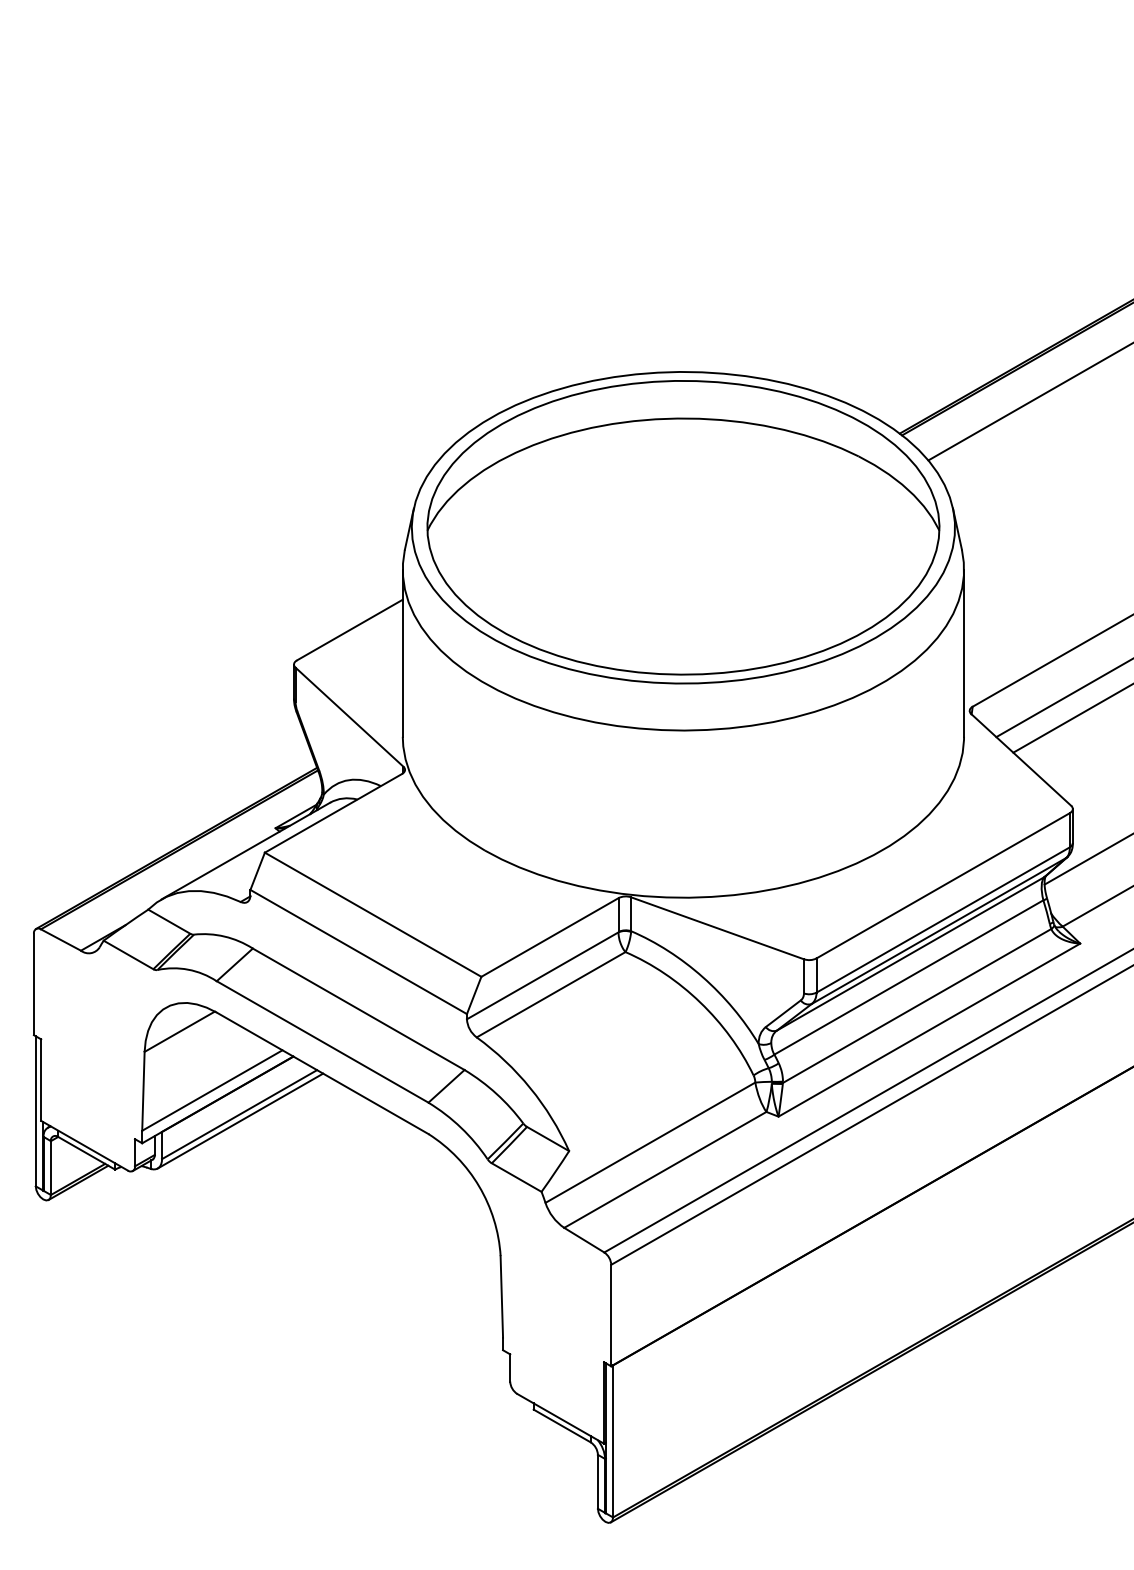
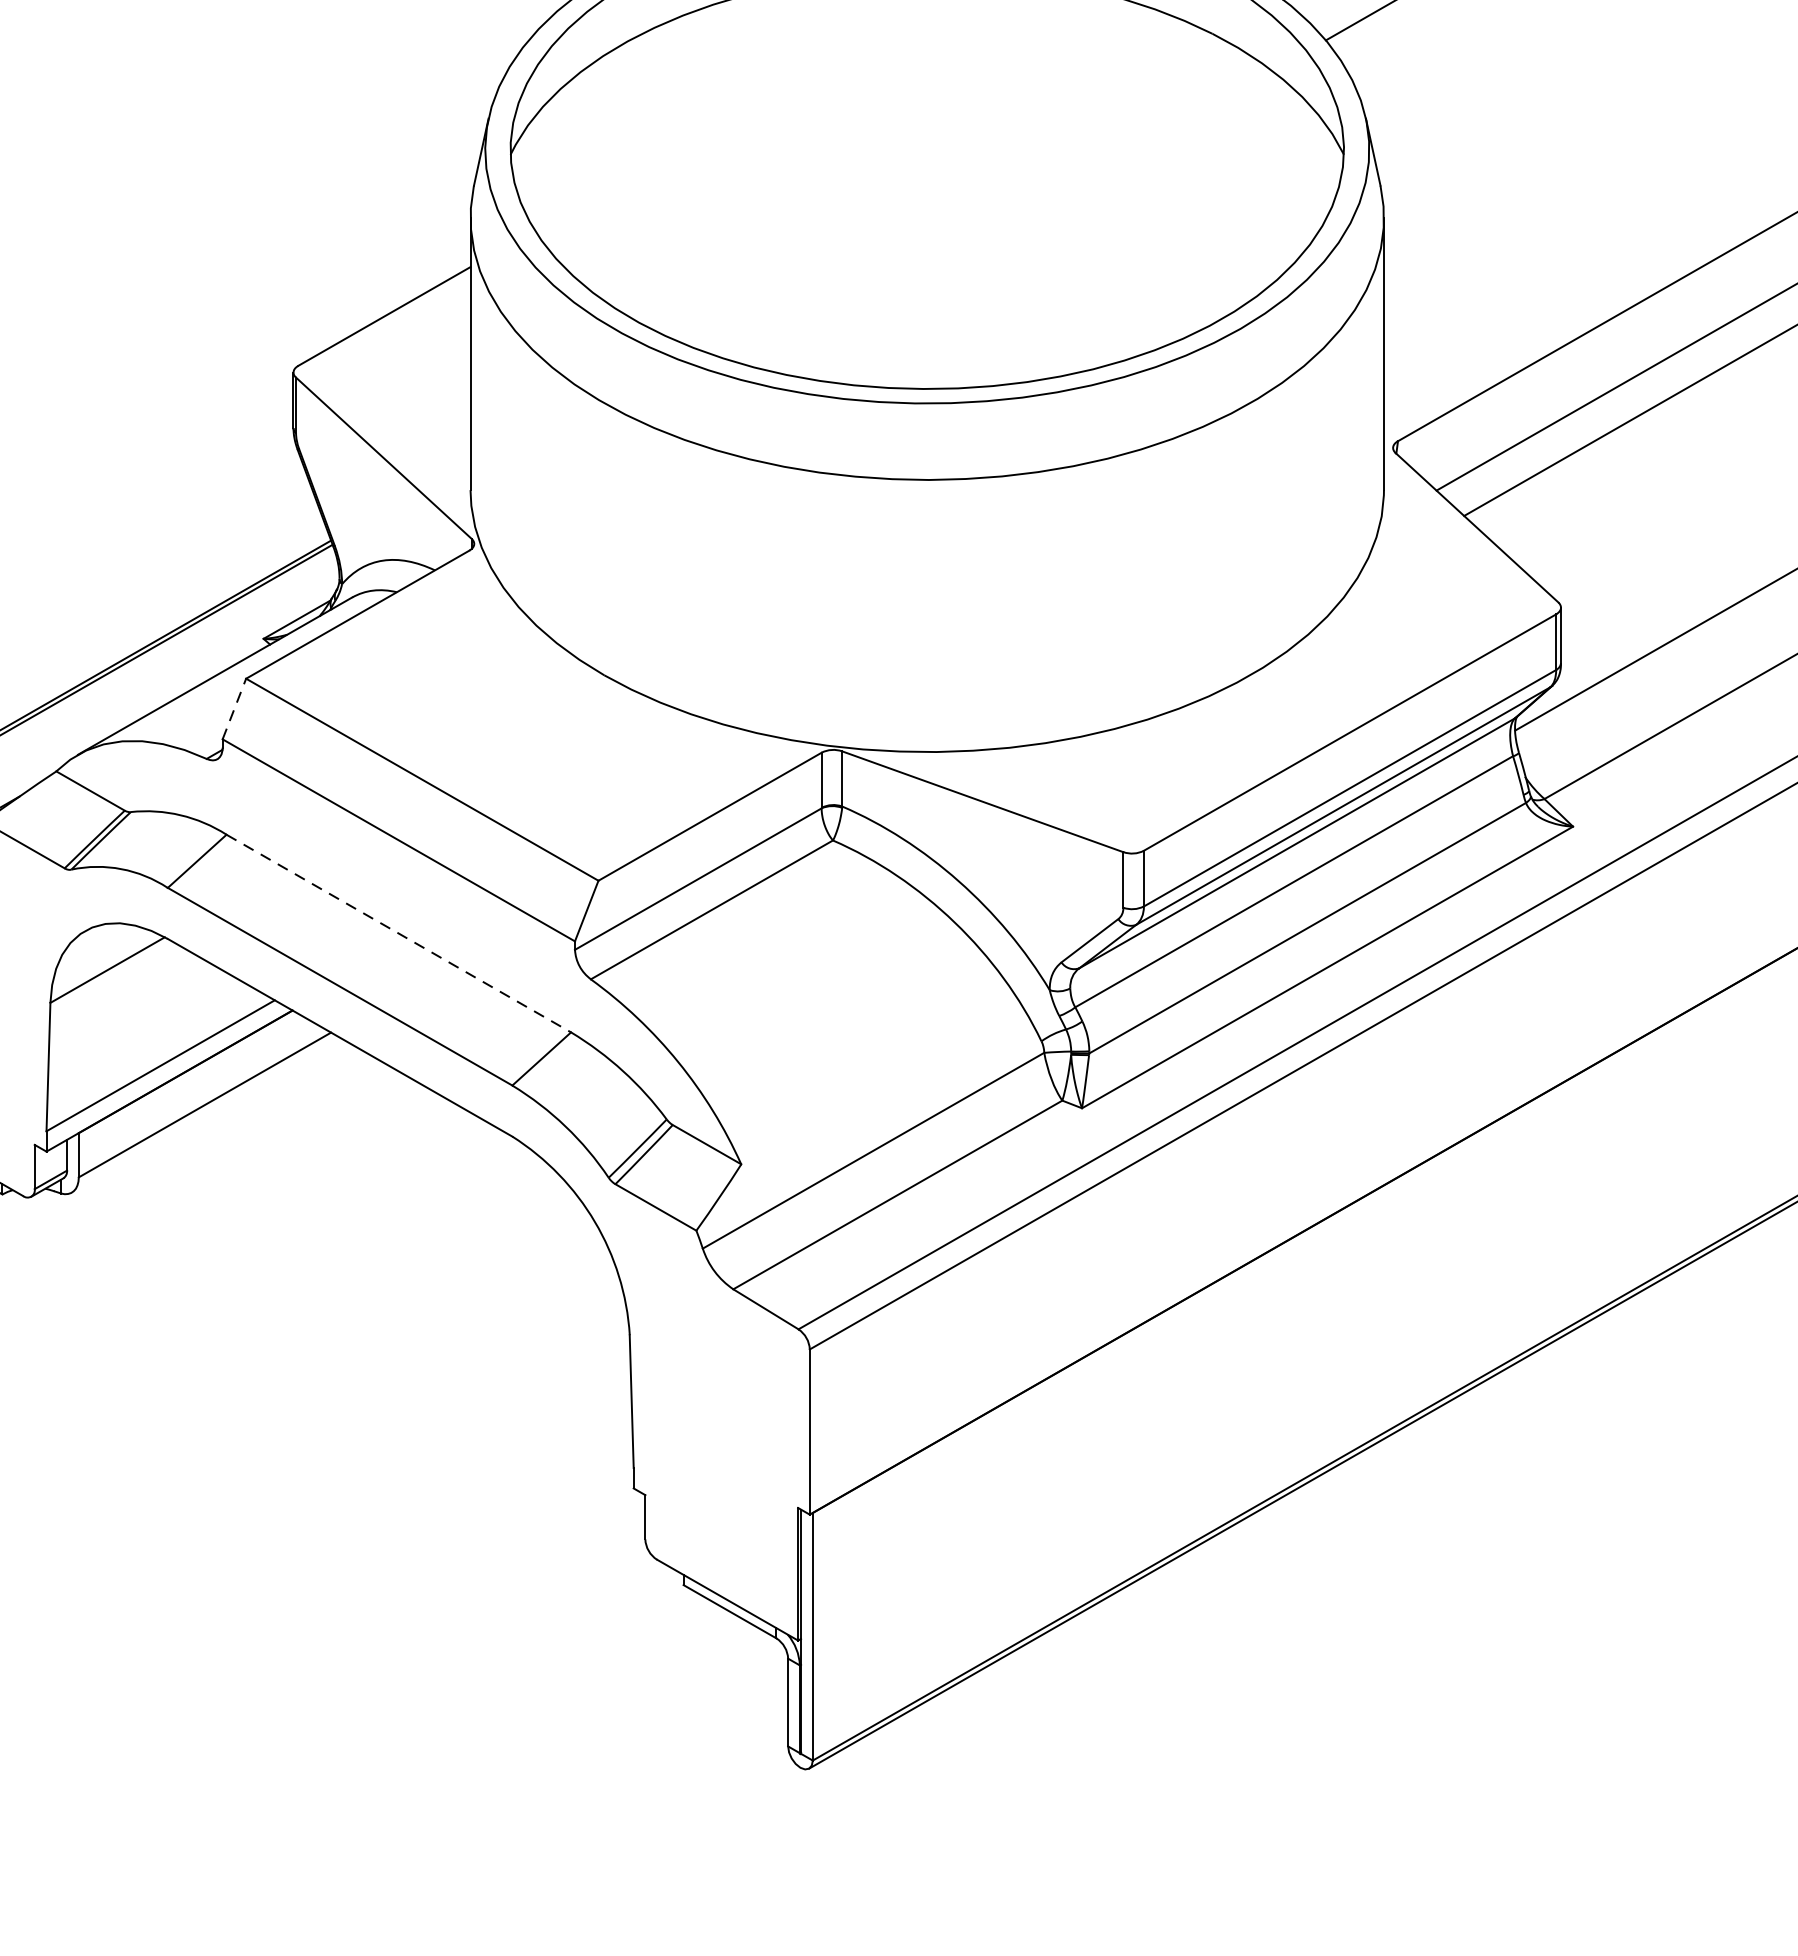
line: (257, 871) -> (234, 709), solid -> dashed
line: (359, 1009) -> (400, 933), solid -> dashed
line: (240, 1120) -> (206, 1114), removed

